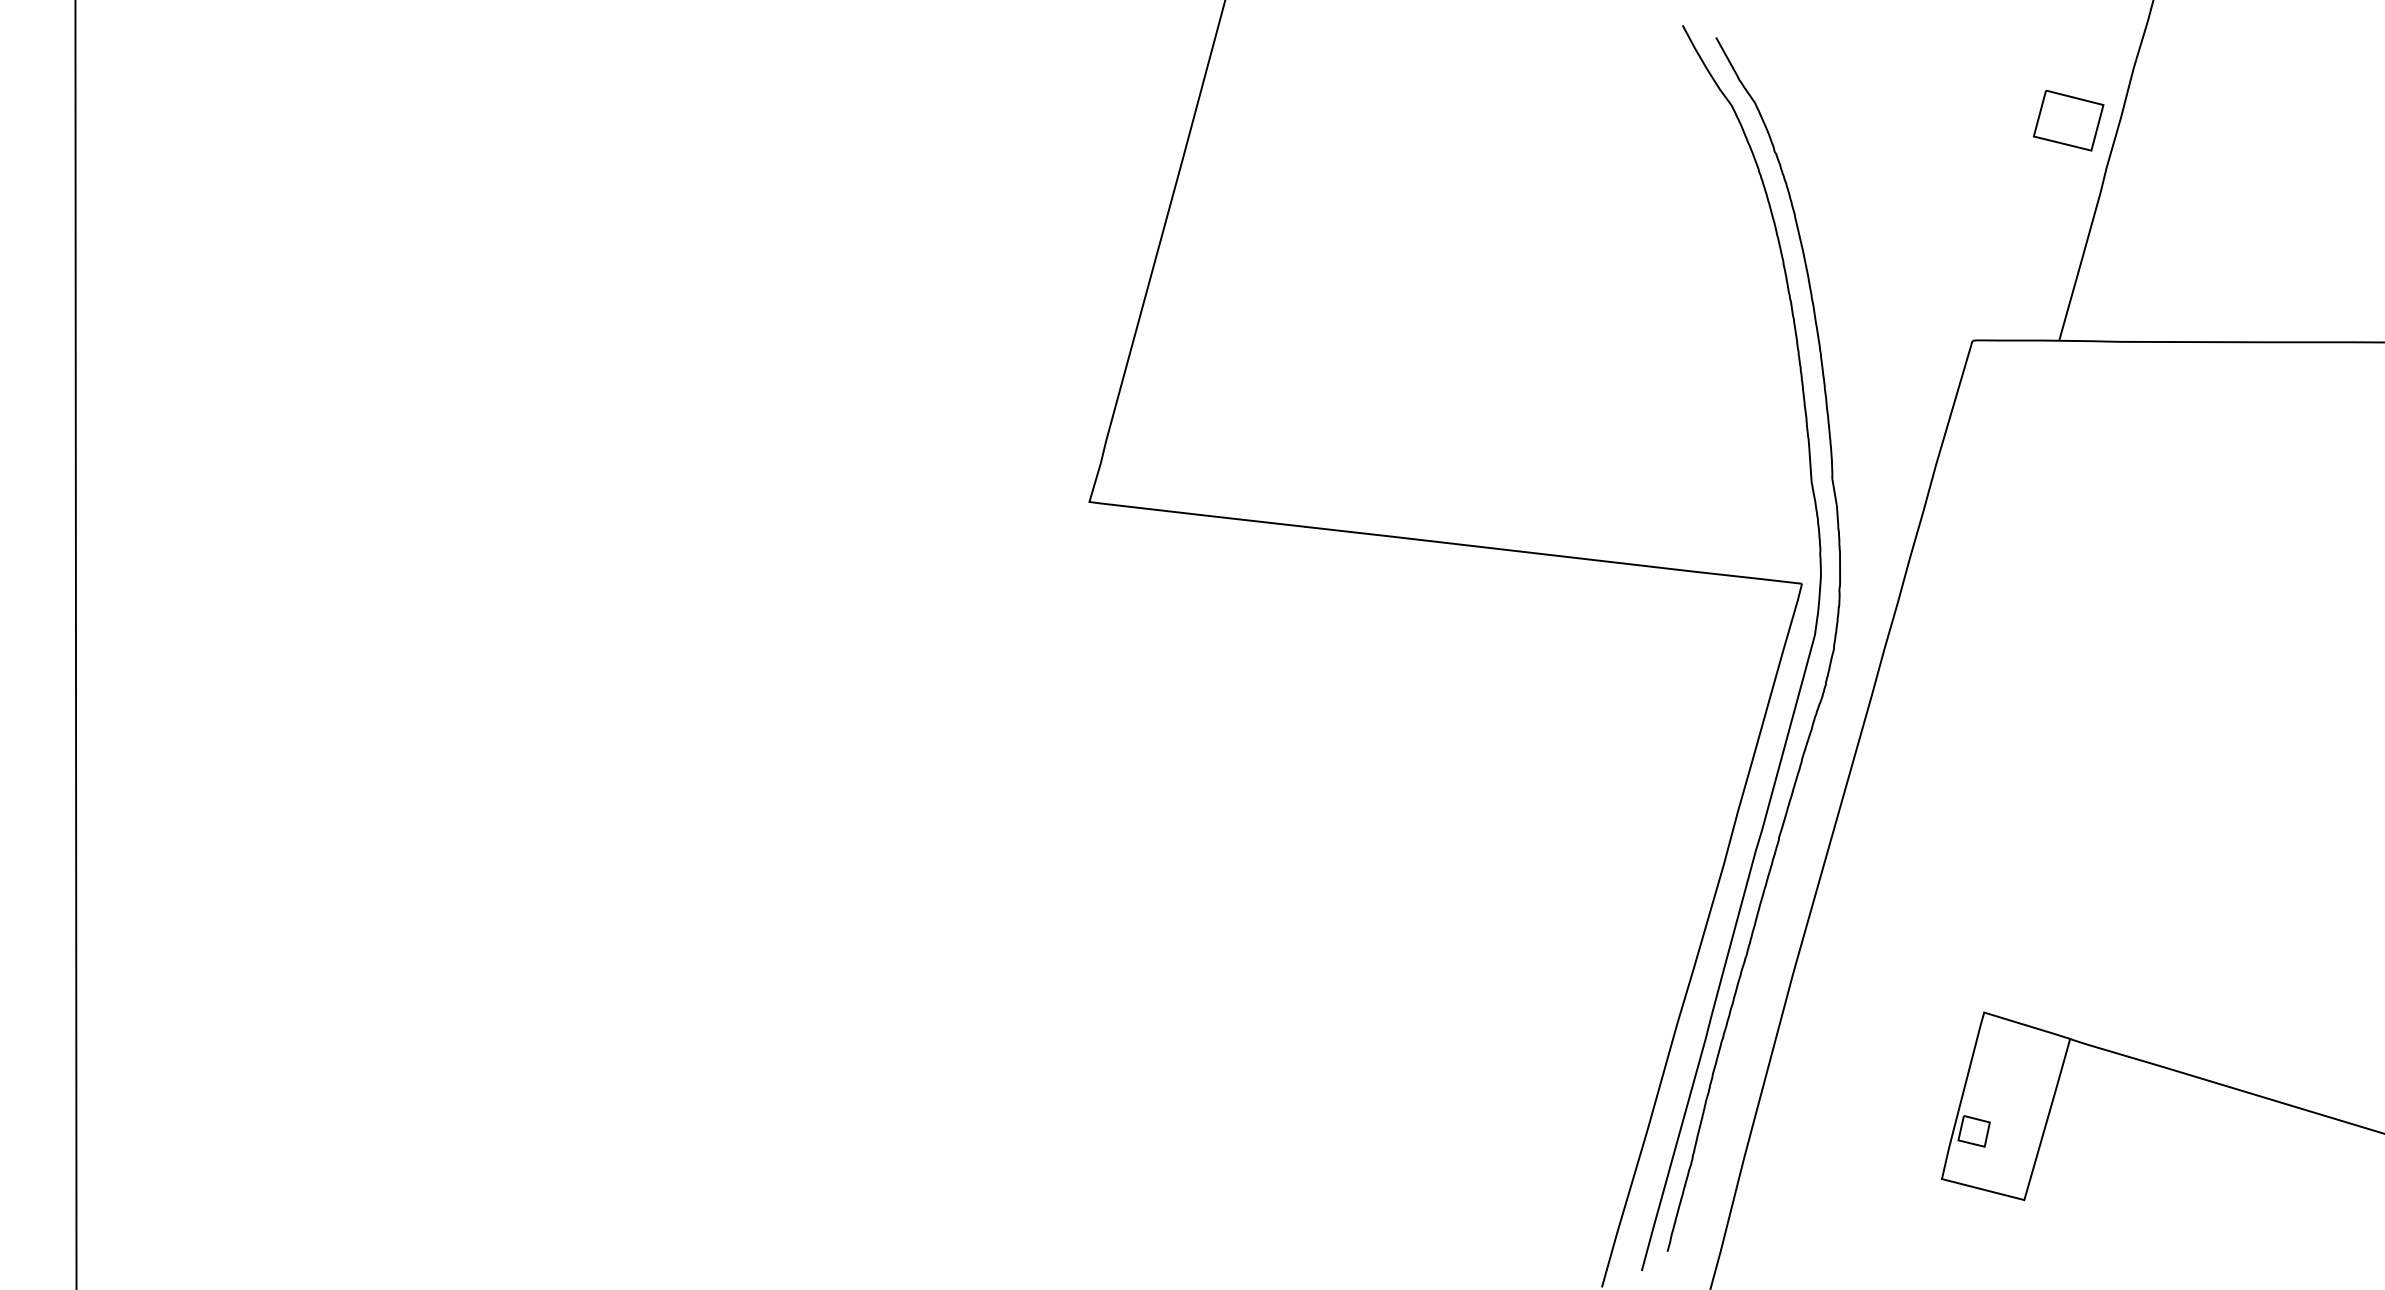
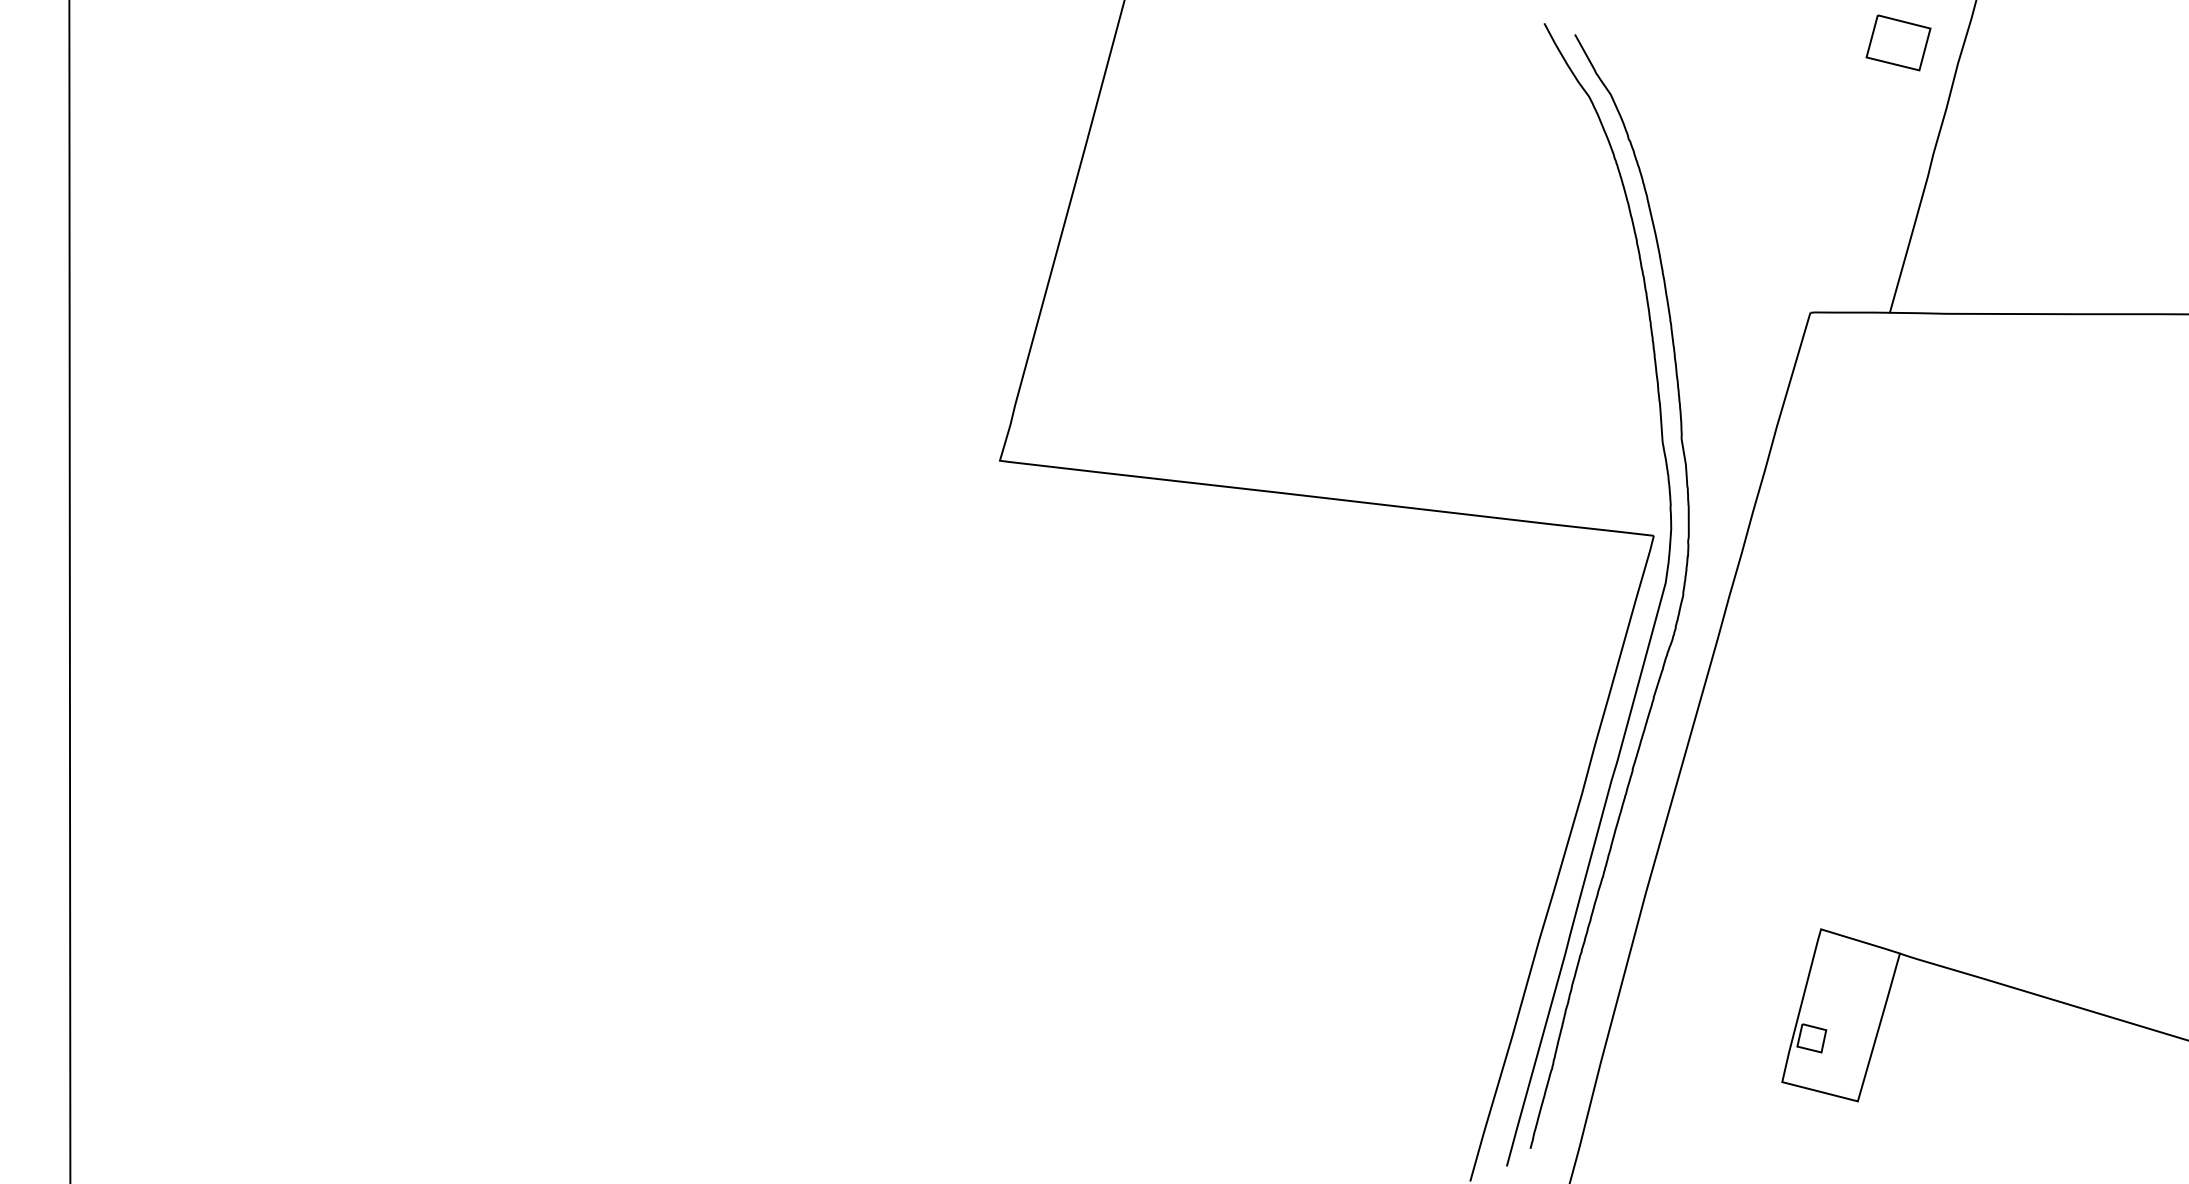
part: (2068, 120) -> (1898, 42), moved

